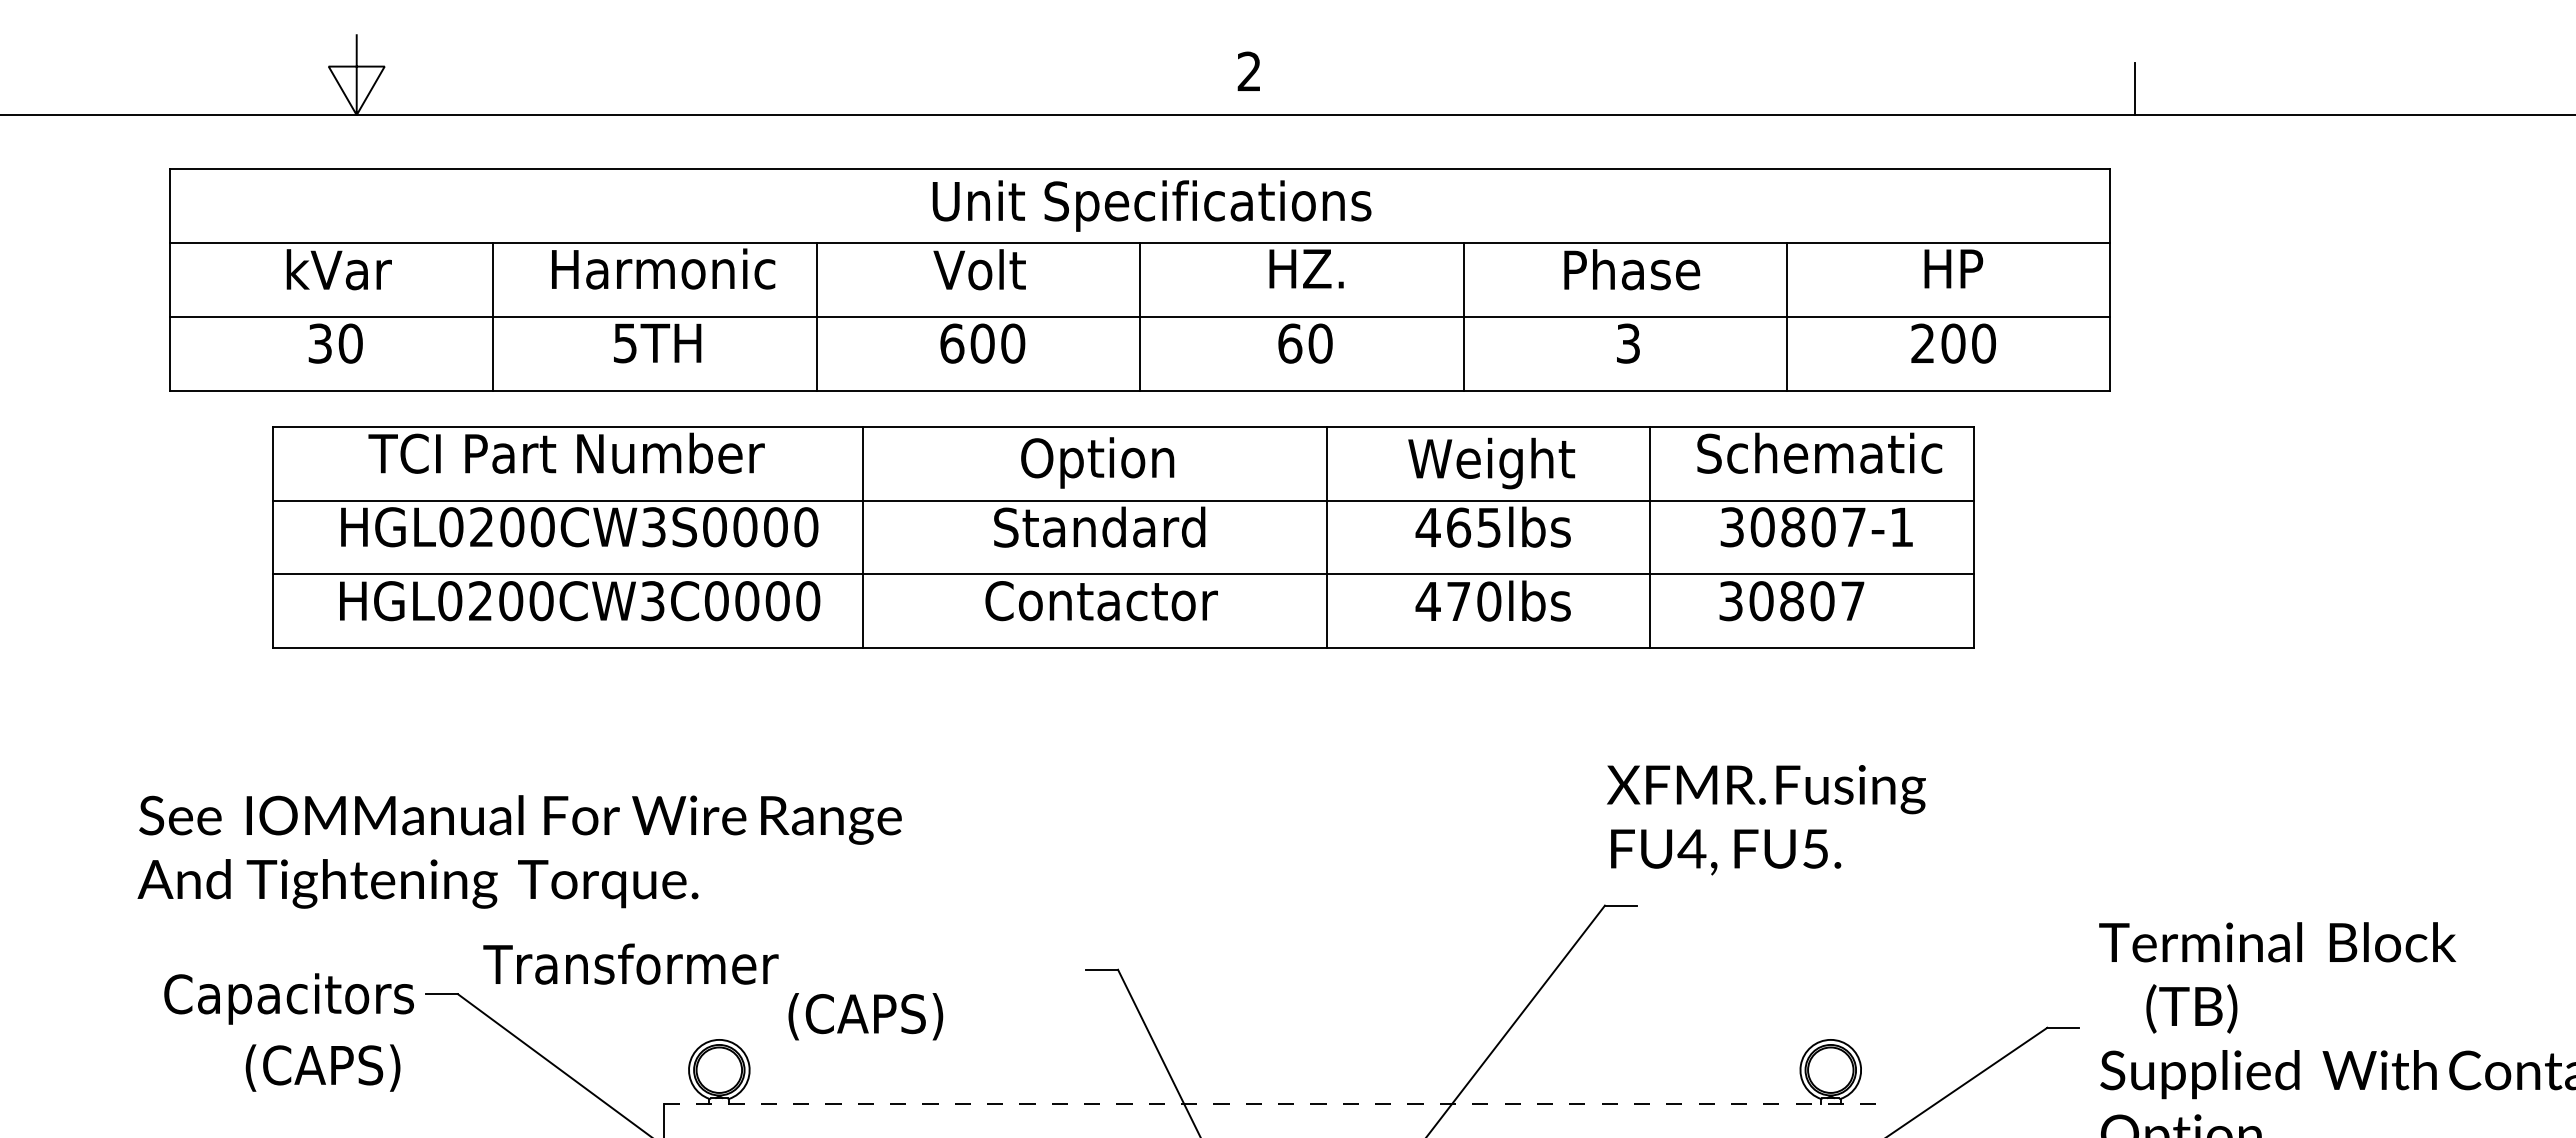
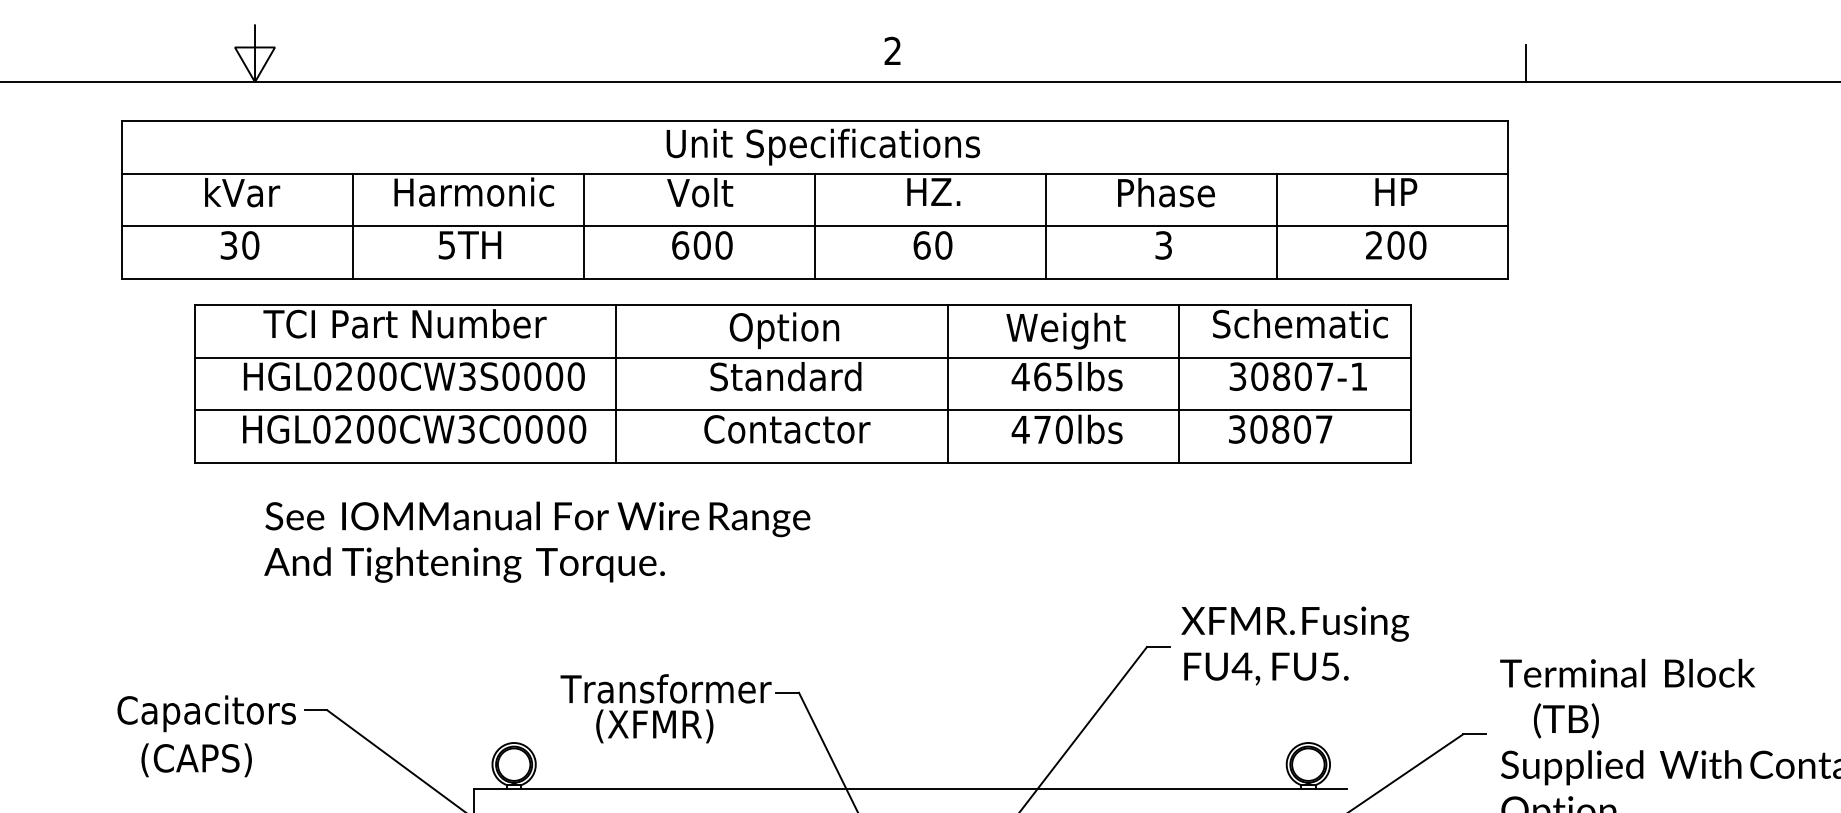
text: (1766, 820) -> (1295, 646), moved
text: (519, 851) -> (537, 541), moved
text: (630, 963) -> (665, 688), moved
text: (893, 1016) -> (638, 726), (CAPS) -> (XFMR)
text: (322, 1067) -> (196, 759), moved
line: (1274, 1103) -> (910, 788), dashed -> solid

